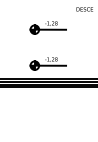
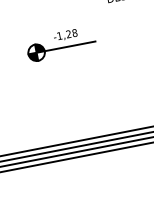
part: (47, 63) -> (72, 111), removed

